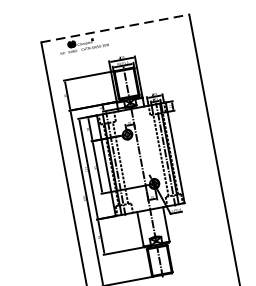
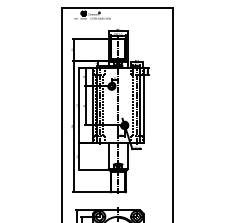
line: (115, 28) -> (117, 7), dashed -> solid

